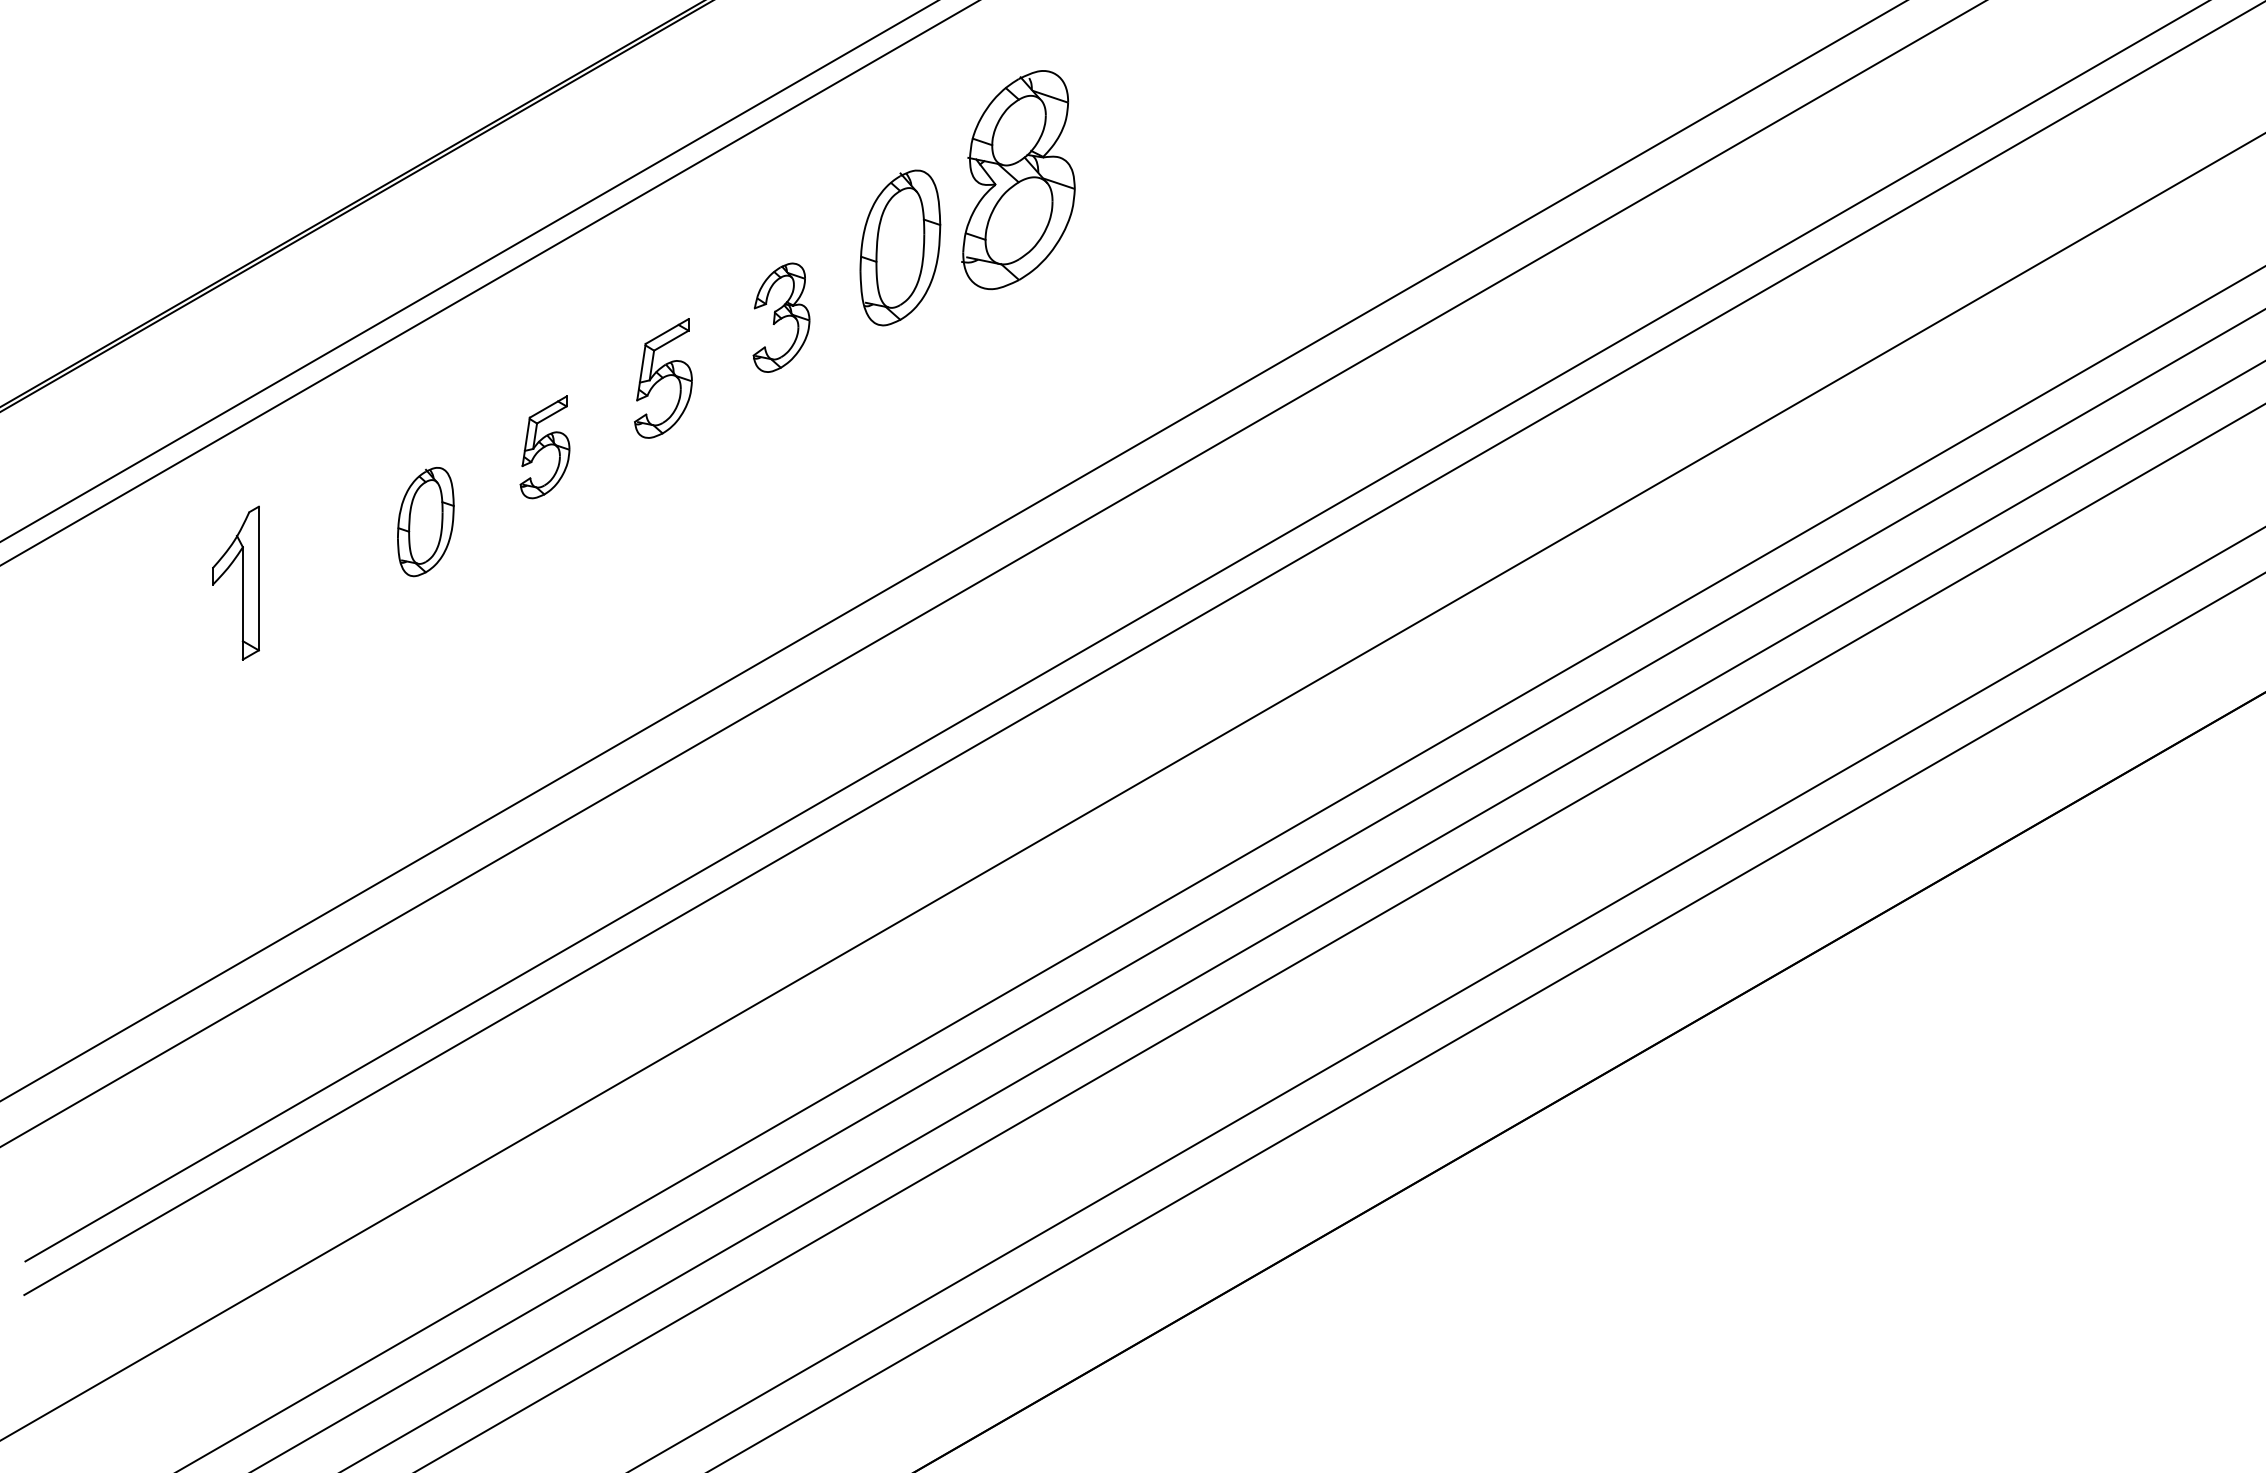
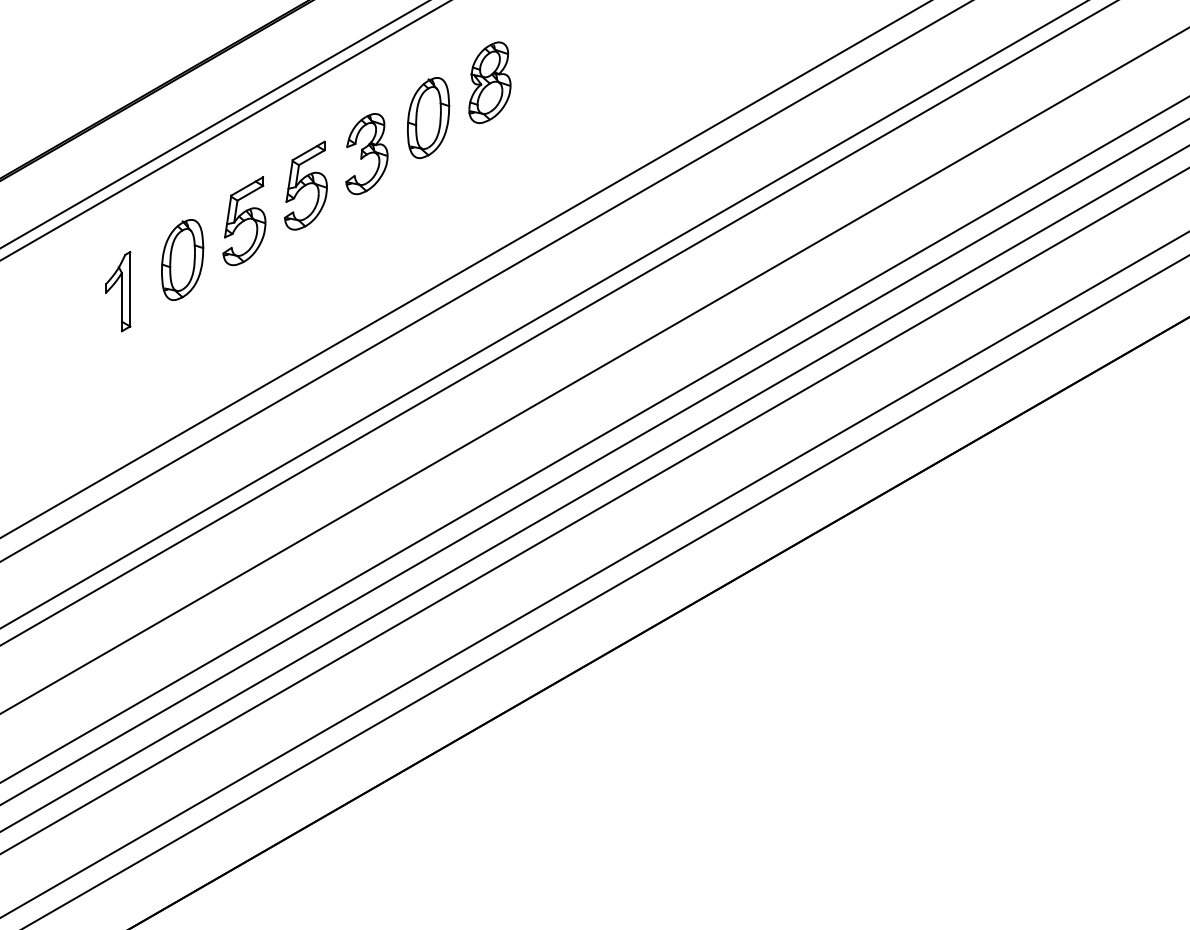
part: (1018, 179) -> (489, 82), size x0.71
part: (780, 318) -> (366, 154), size x1.43
part: (662, 378) -> (305, 185), size x1.43
part: (545, 447) -> (244, 221), size x1.67
part: (425, 521) -> (182, 259), size x1.43
part: (236, 582) -> (118, 291), moved

